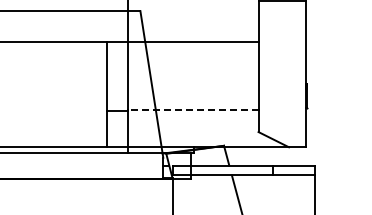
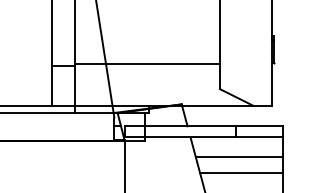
line: (192, 109) -> (146, 64), dashed -> solid
line: (275, 193) -> (238, 157), added
line: (277, 207) -> (241, 172), added

